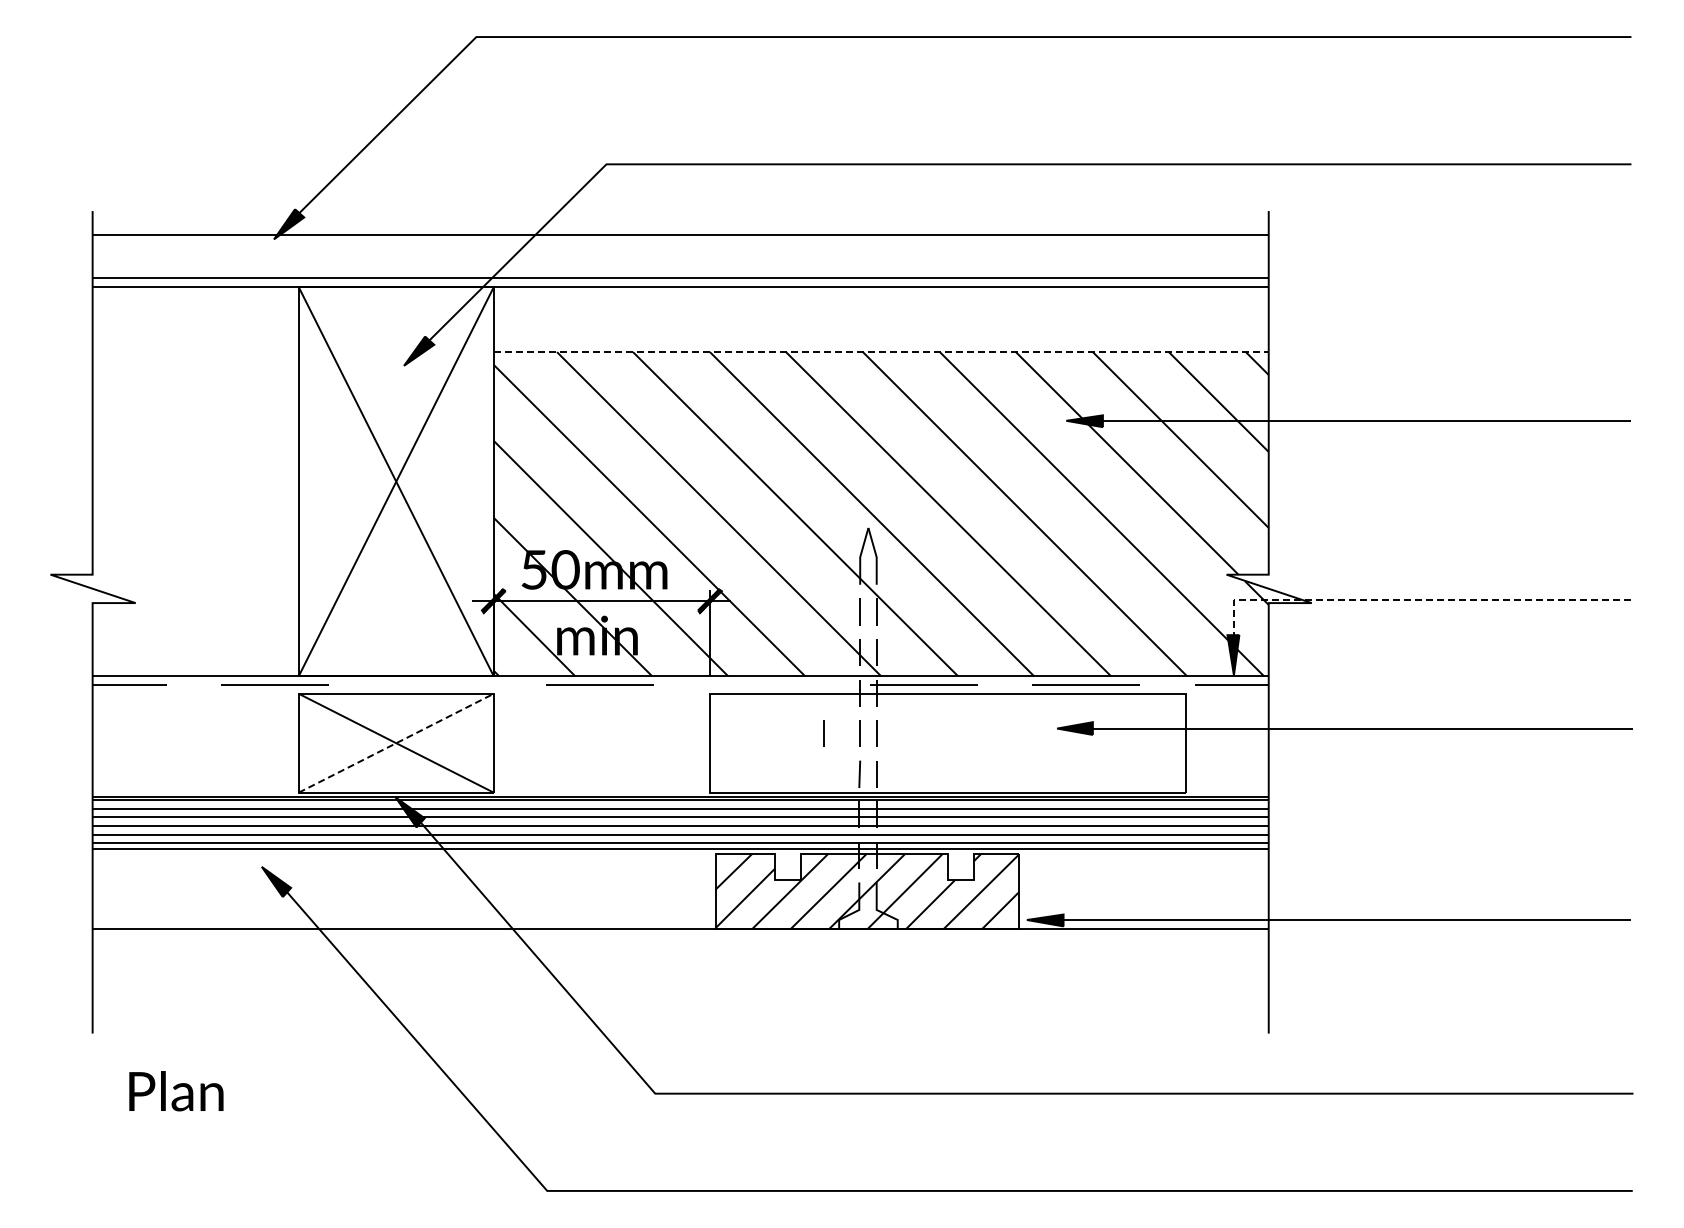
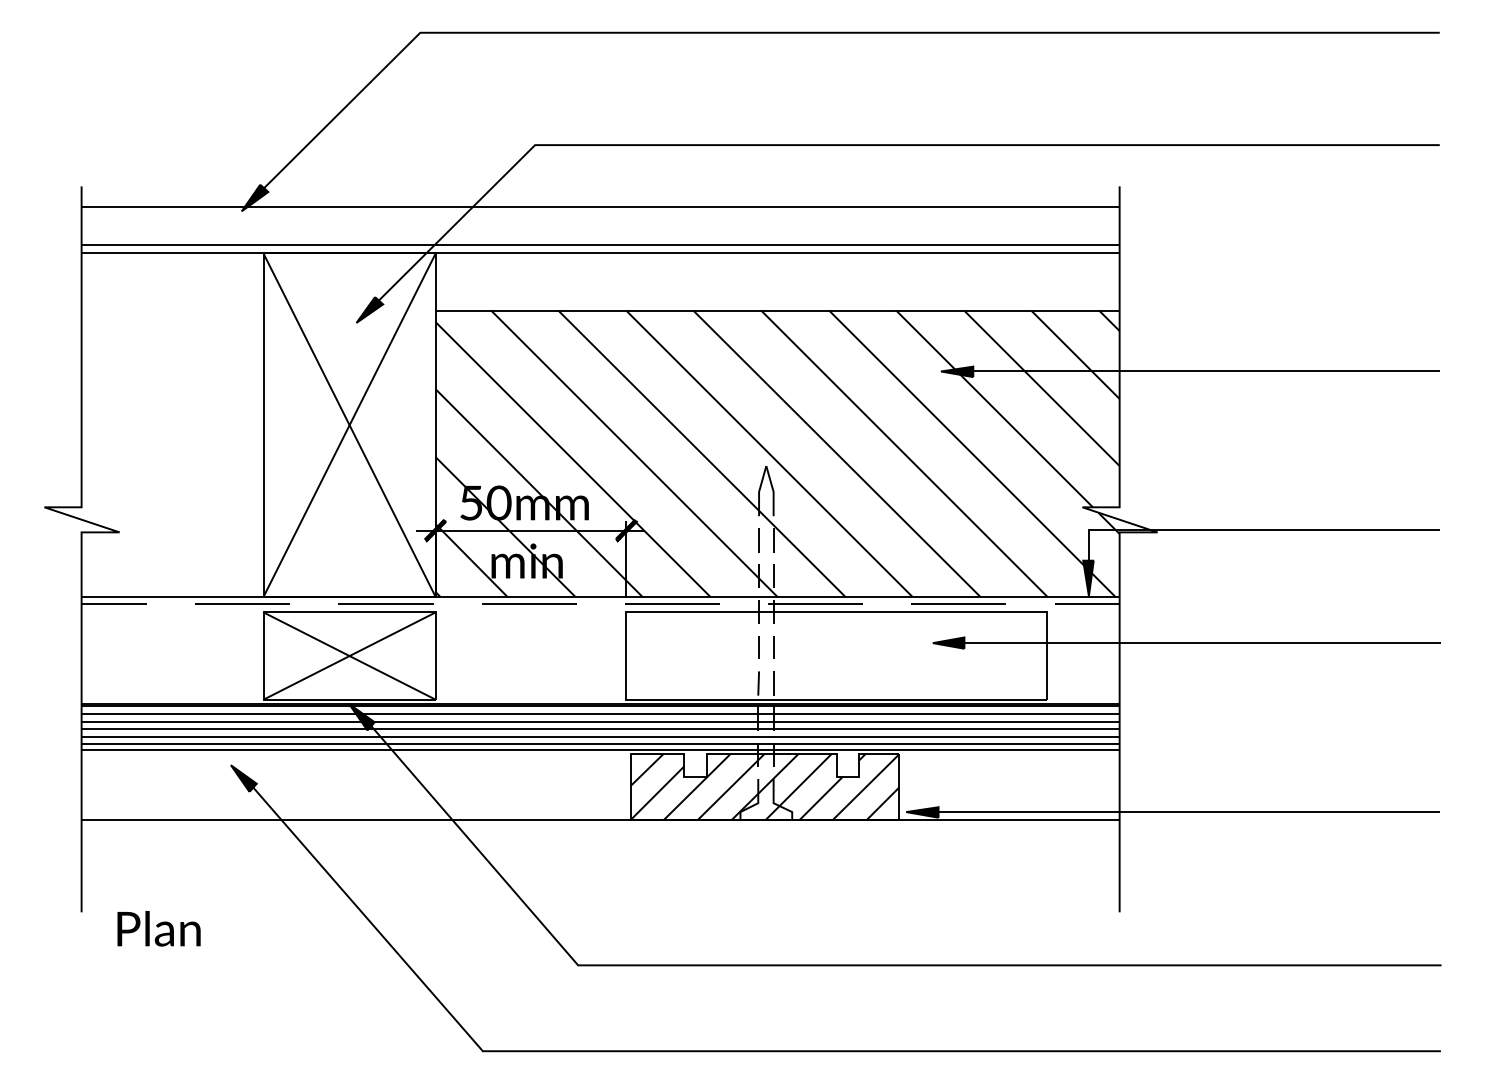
line: (881, 352) -> (777, 311), dashed -> solid
line: (1414, 600) -> (1248, 530), dashed -> solid
line: (437, 684) -> (385, 604), added
line: (761, 684) -> (671, 604), added
line: (823, 733) -> (726, 647), removed
line: (396, 743) -> (349, 656), dashed -> solid
text: (176, 1091) -> (159, 929), moved

